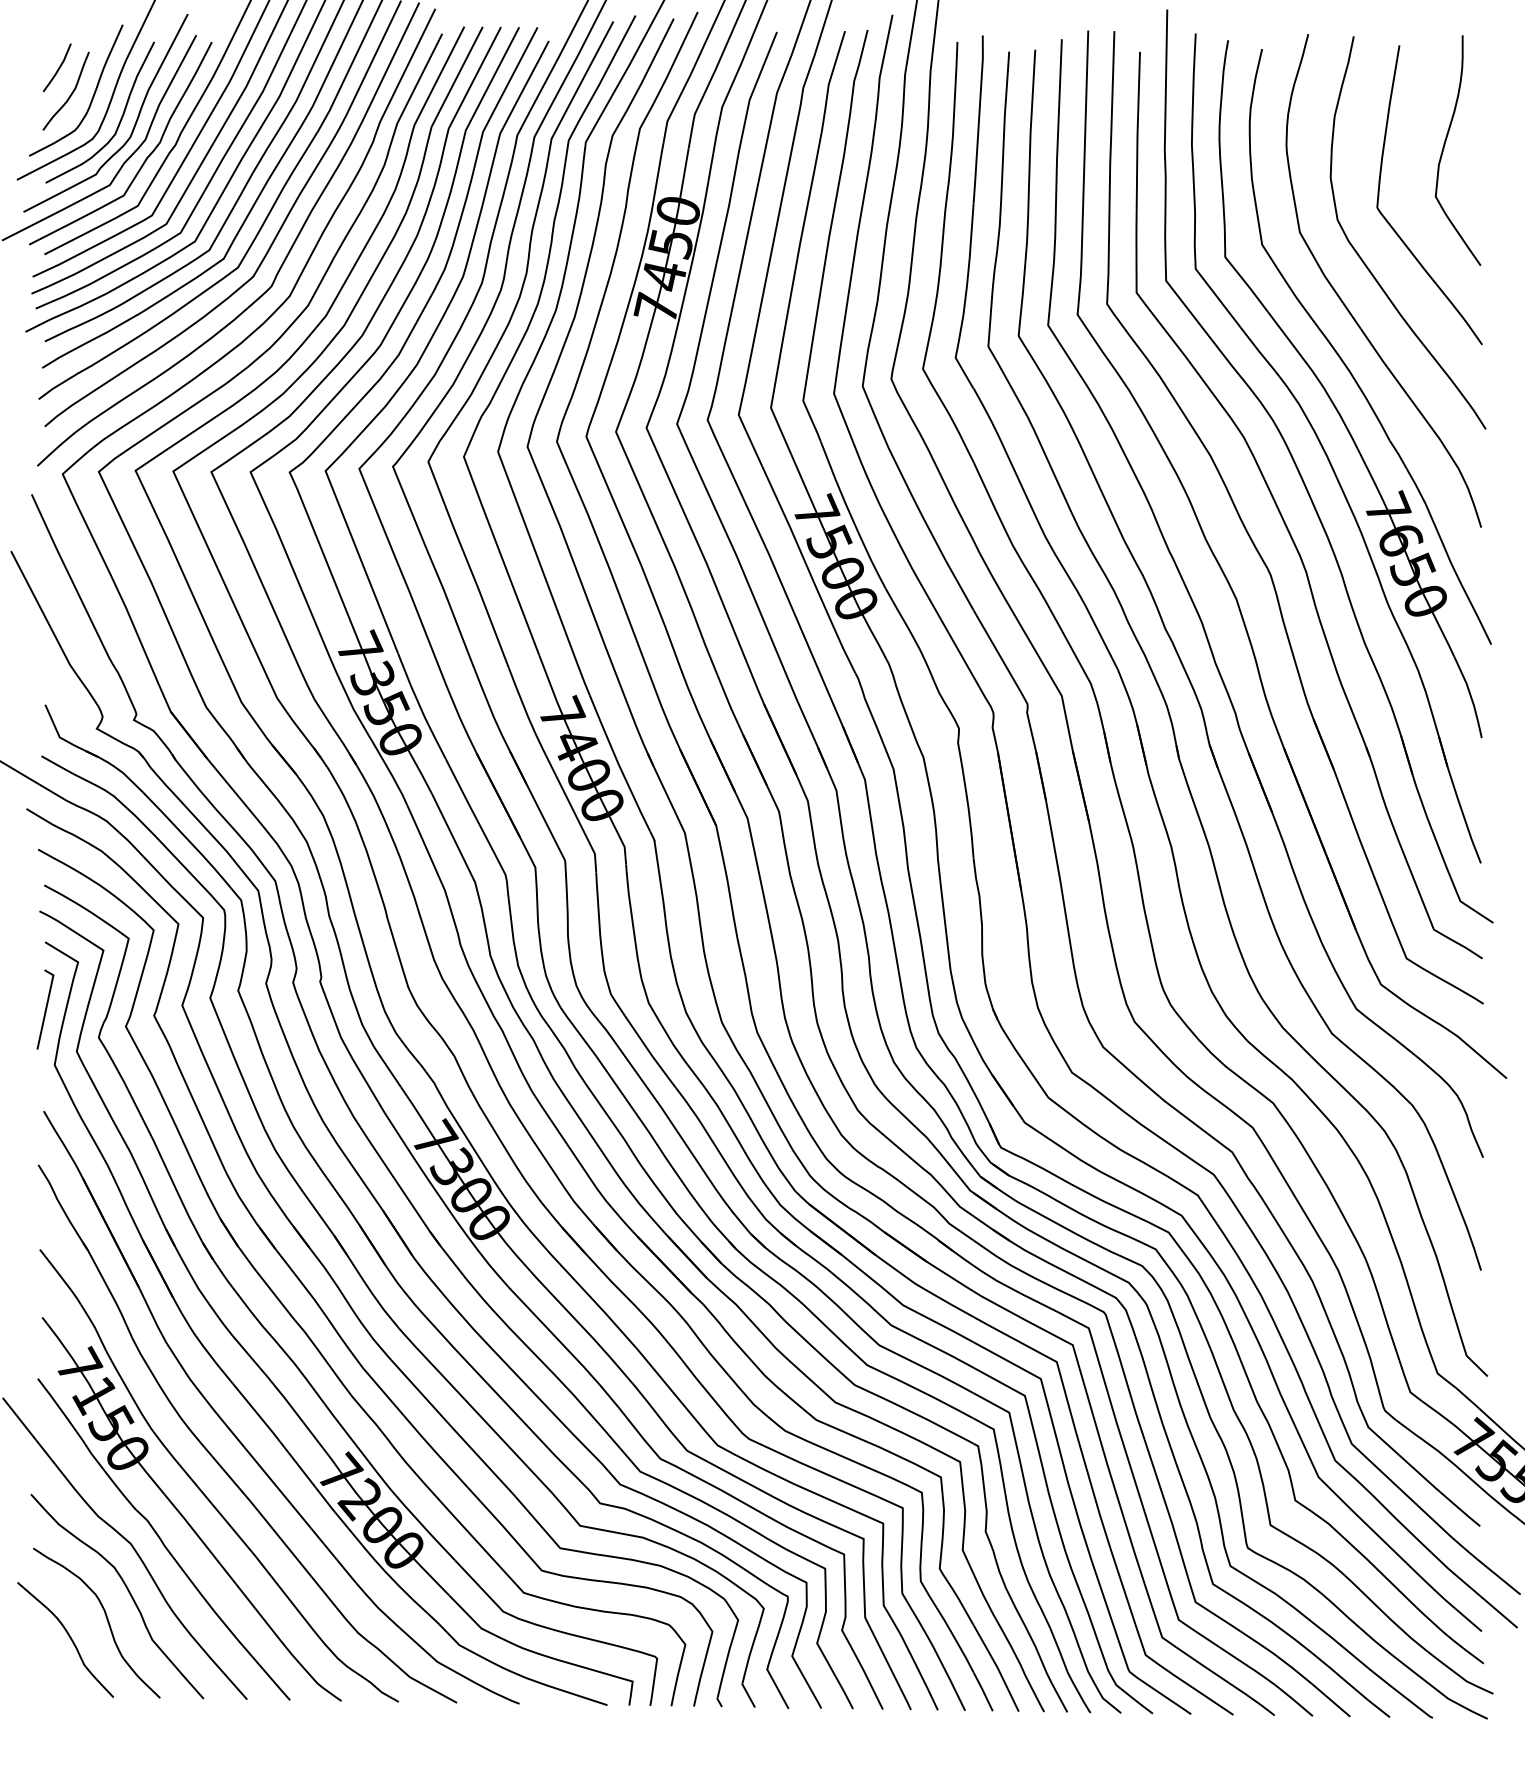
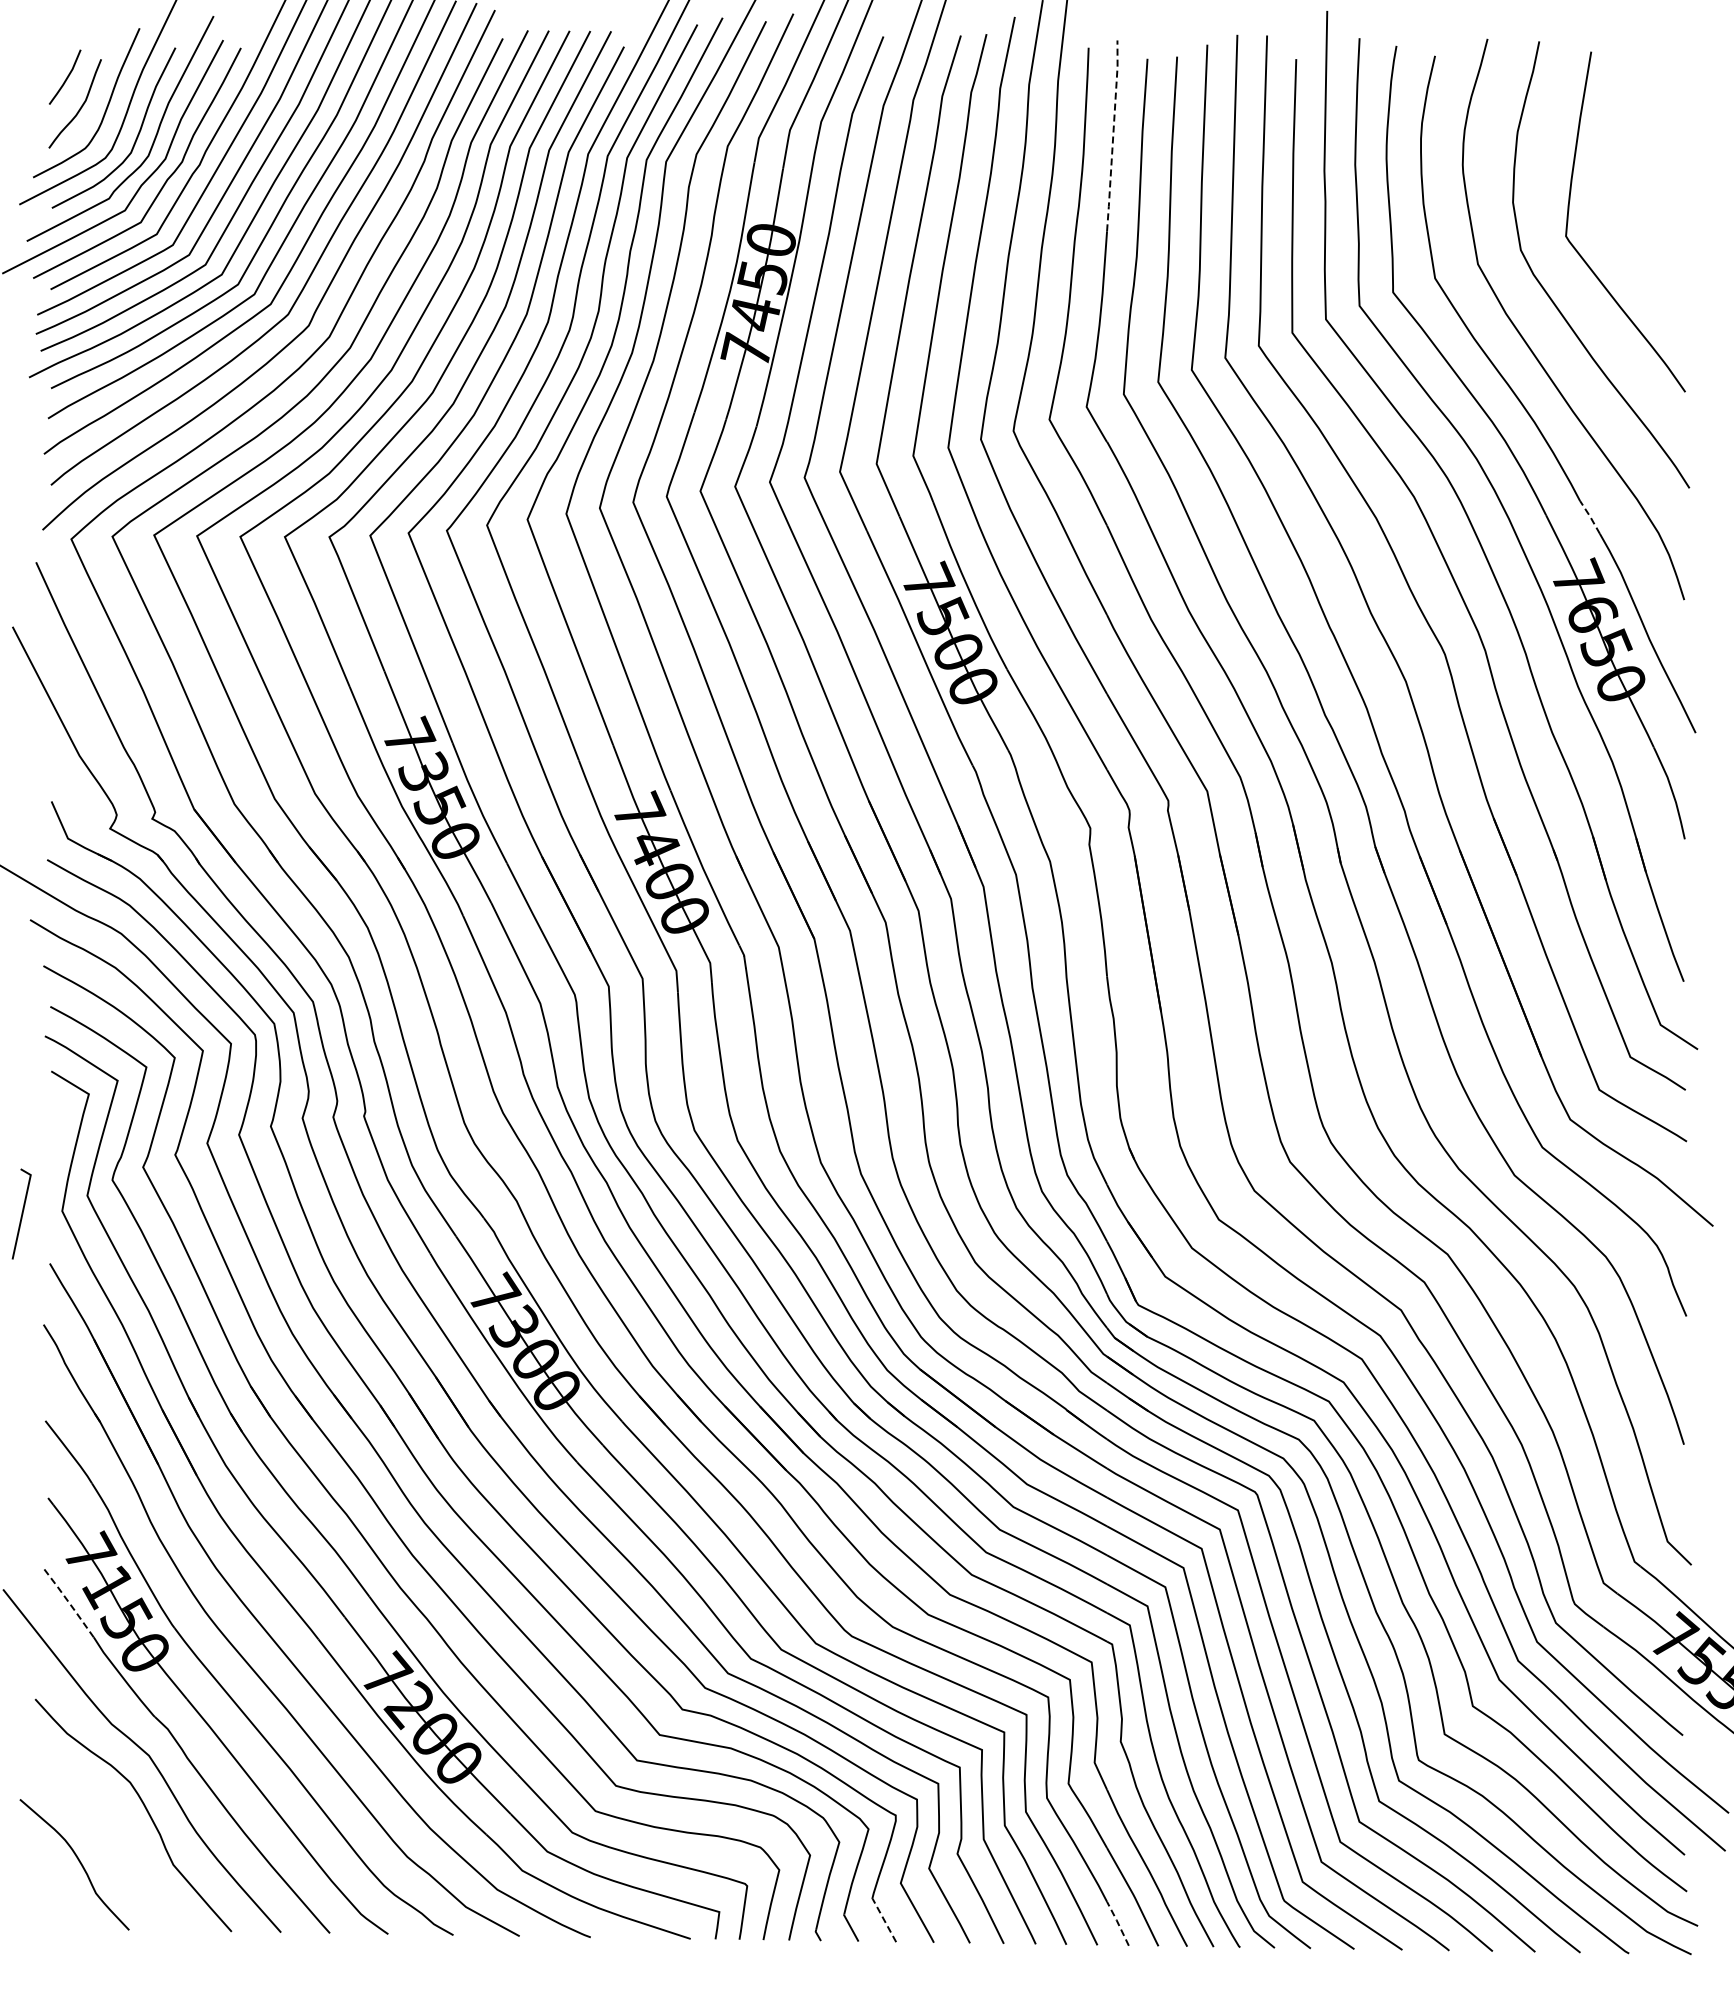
line: (979, 119) -> (1113, 135), solid -> dashed
curve: (1444, 148) -> (1642, 168), removed
line: (1398, 454) -> (1590, 516), solid -> dashed
line: (45, 1009) -> (21, 1213), moved
line: (60, 1409) -> (68, 1602), solid -> dashed
curve: (106, 1620) -> (121, 1842), removed
line: (777, 1688) -> (884, 1920), solid -> dashed
line: (982, 1690) -> (1117, 1922), solid -> dashed

